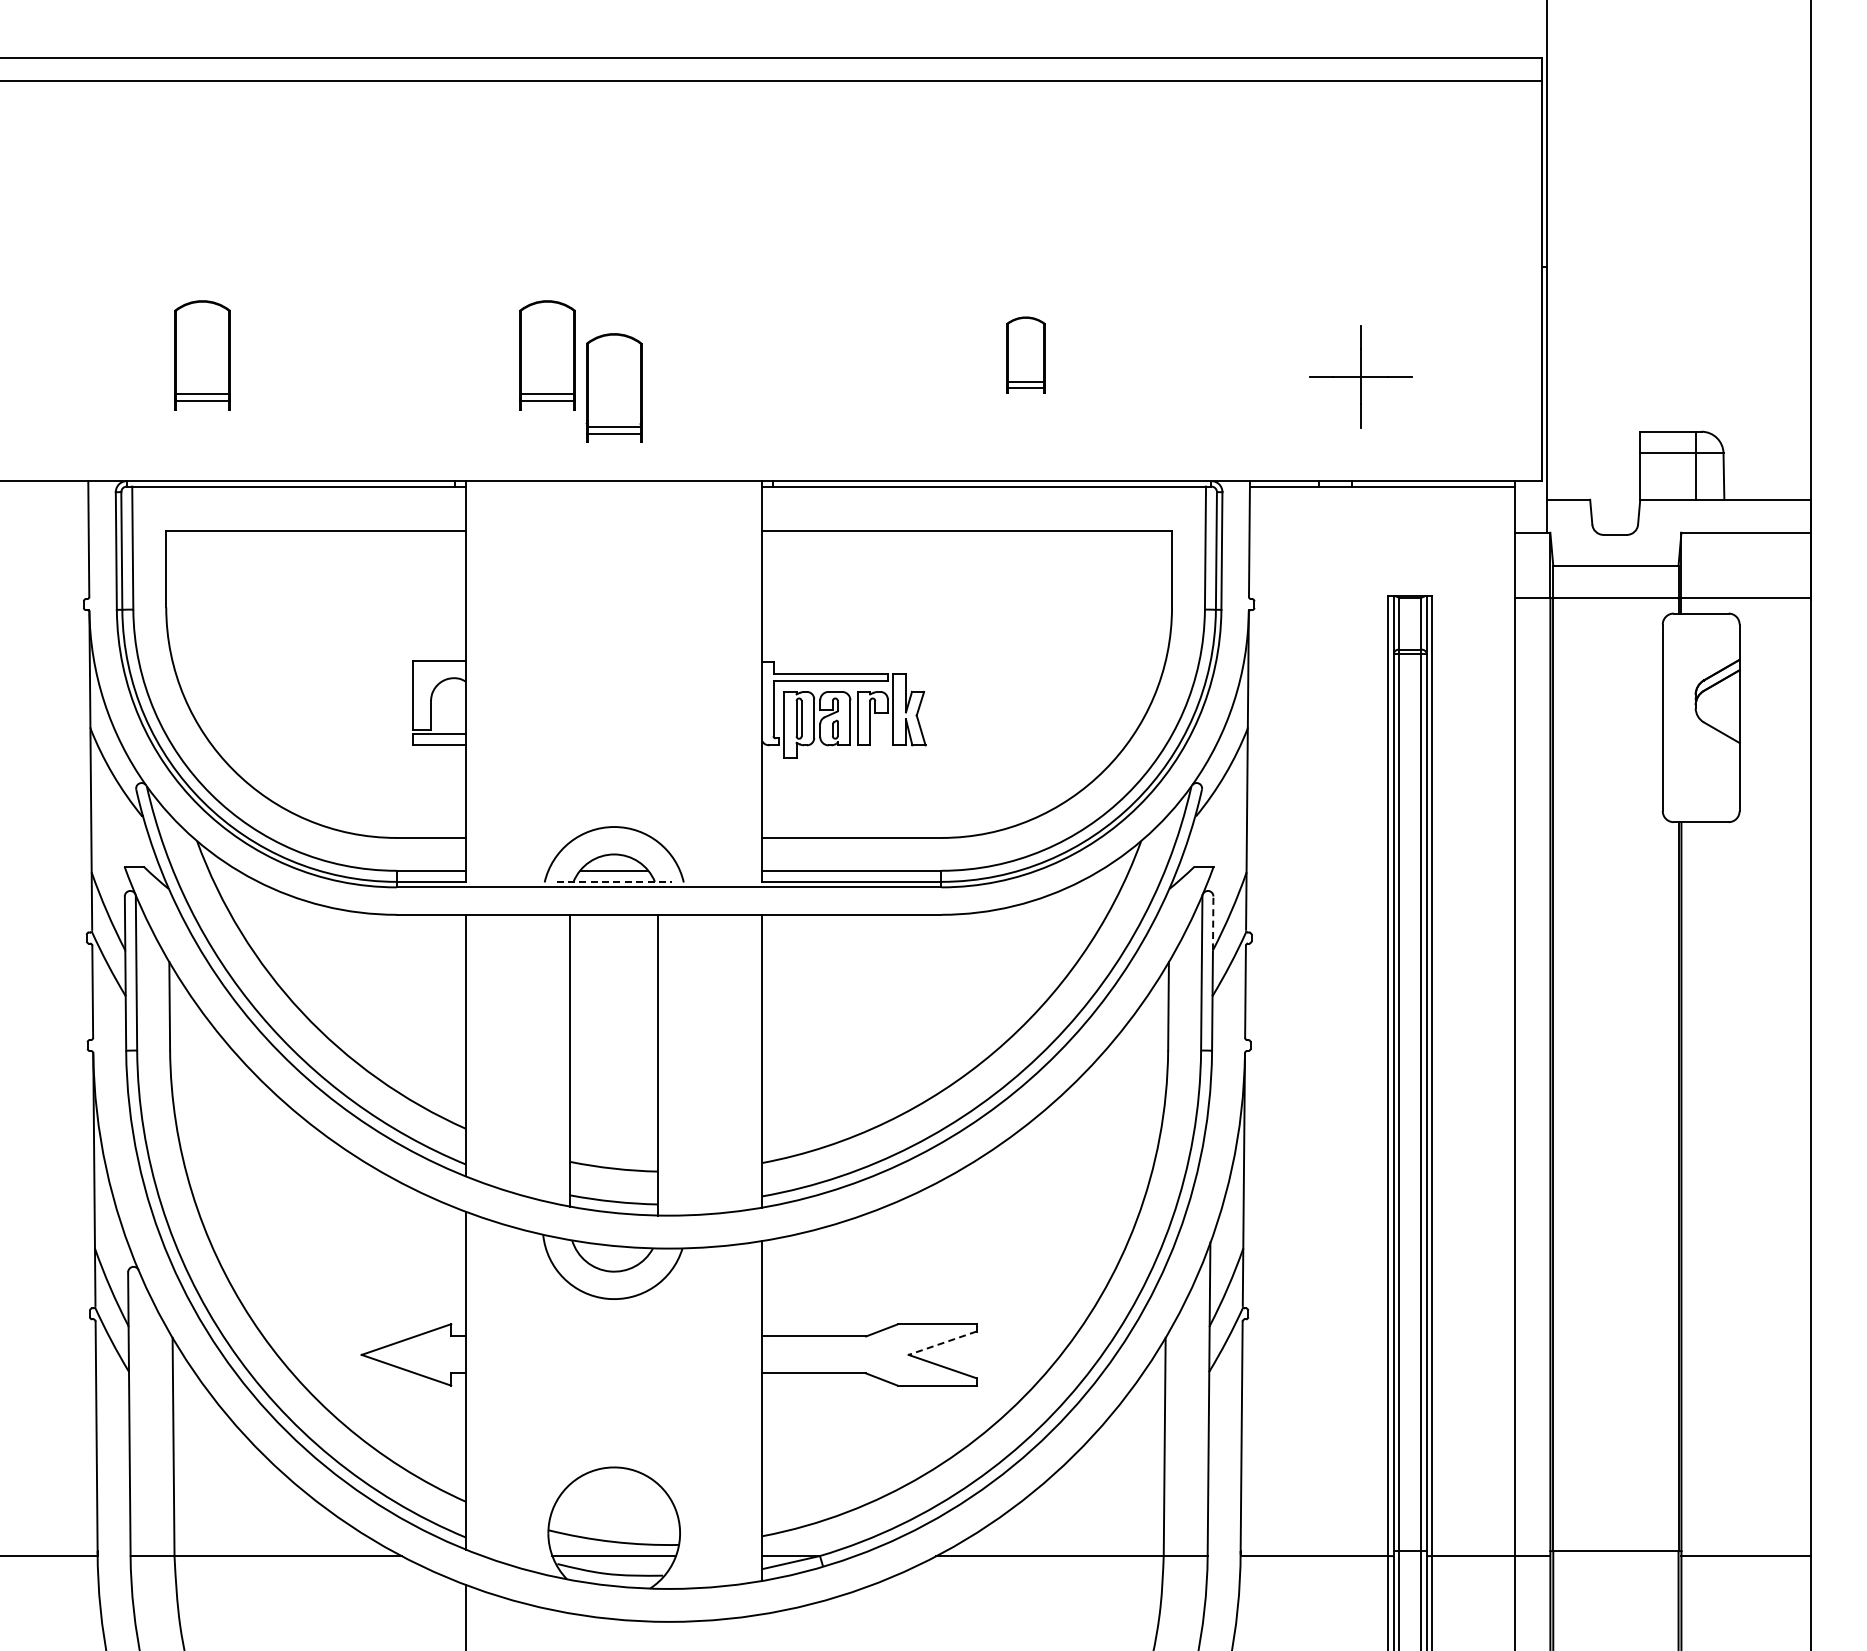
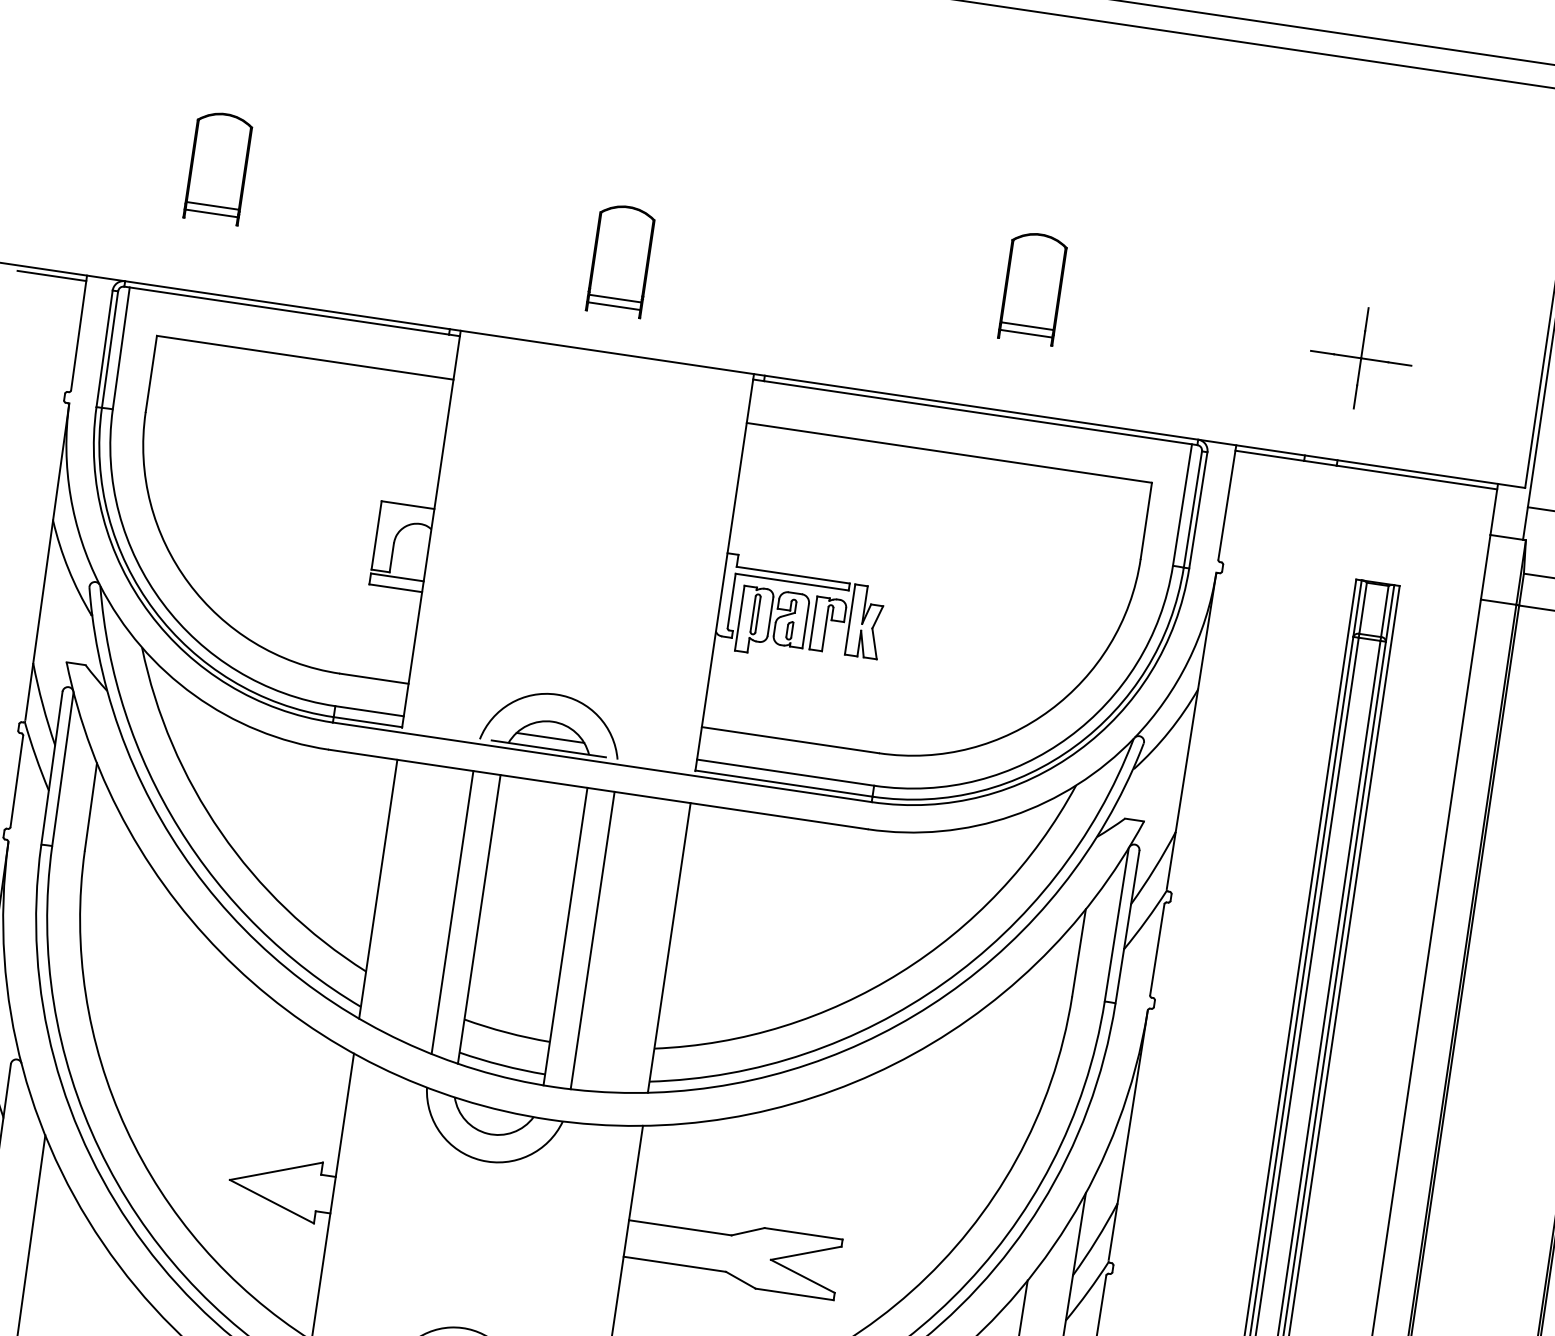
part: (547, 355) -> (559, 218), removed
part: (1025, 355) -> (1032, 288), size x1.43
line: (53, 486) -> (51, 275), added
line: (614, 881) -> (549, 748), dashed -> solid
line: (1213, 923) -> (1135, 877), dashed -> solid
line: (542, 1057) -> (452, 912), added
line: (685, 1064) -> (592, 939), added
line: (942, 1343) -> (806, 1253), dashed -> solid

